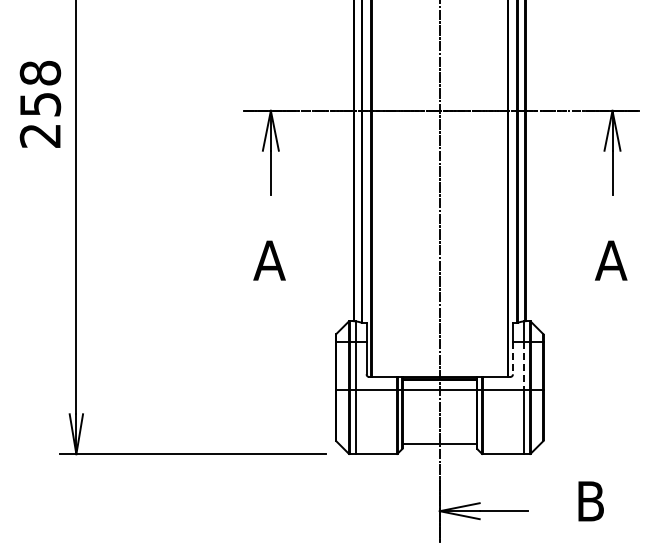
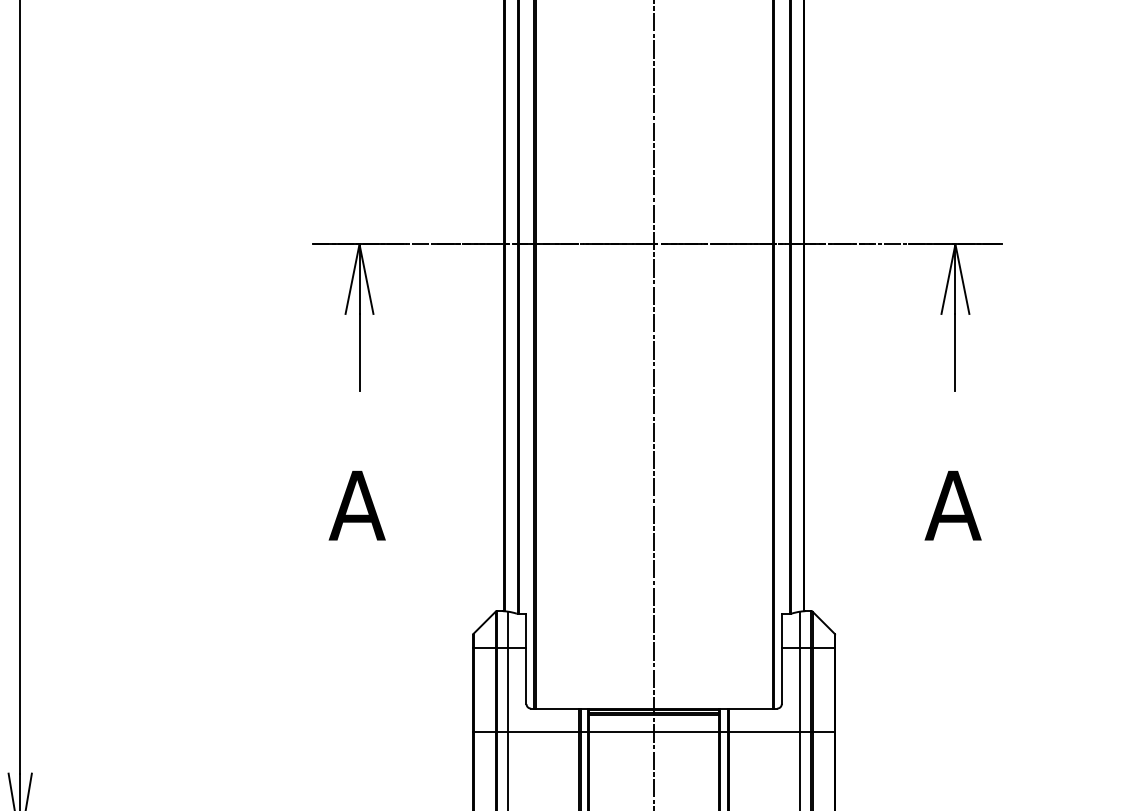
line: (512, 358) -> (781, 676), dashed -> solid
line: (523, 366) -> (800, 690), dashed -> solid

